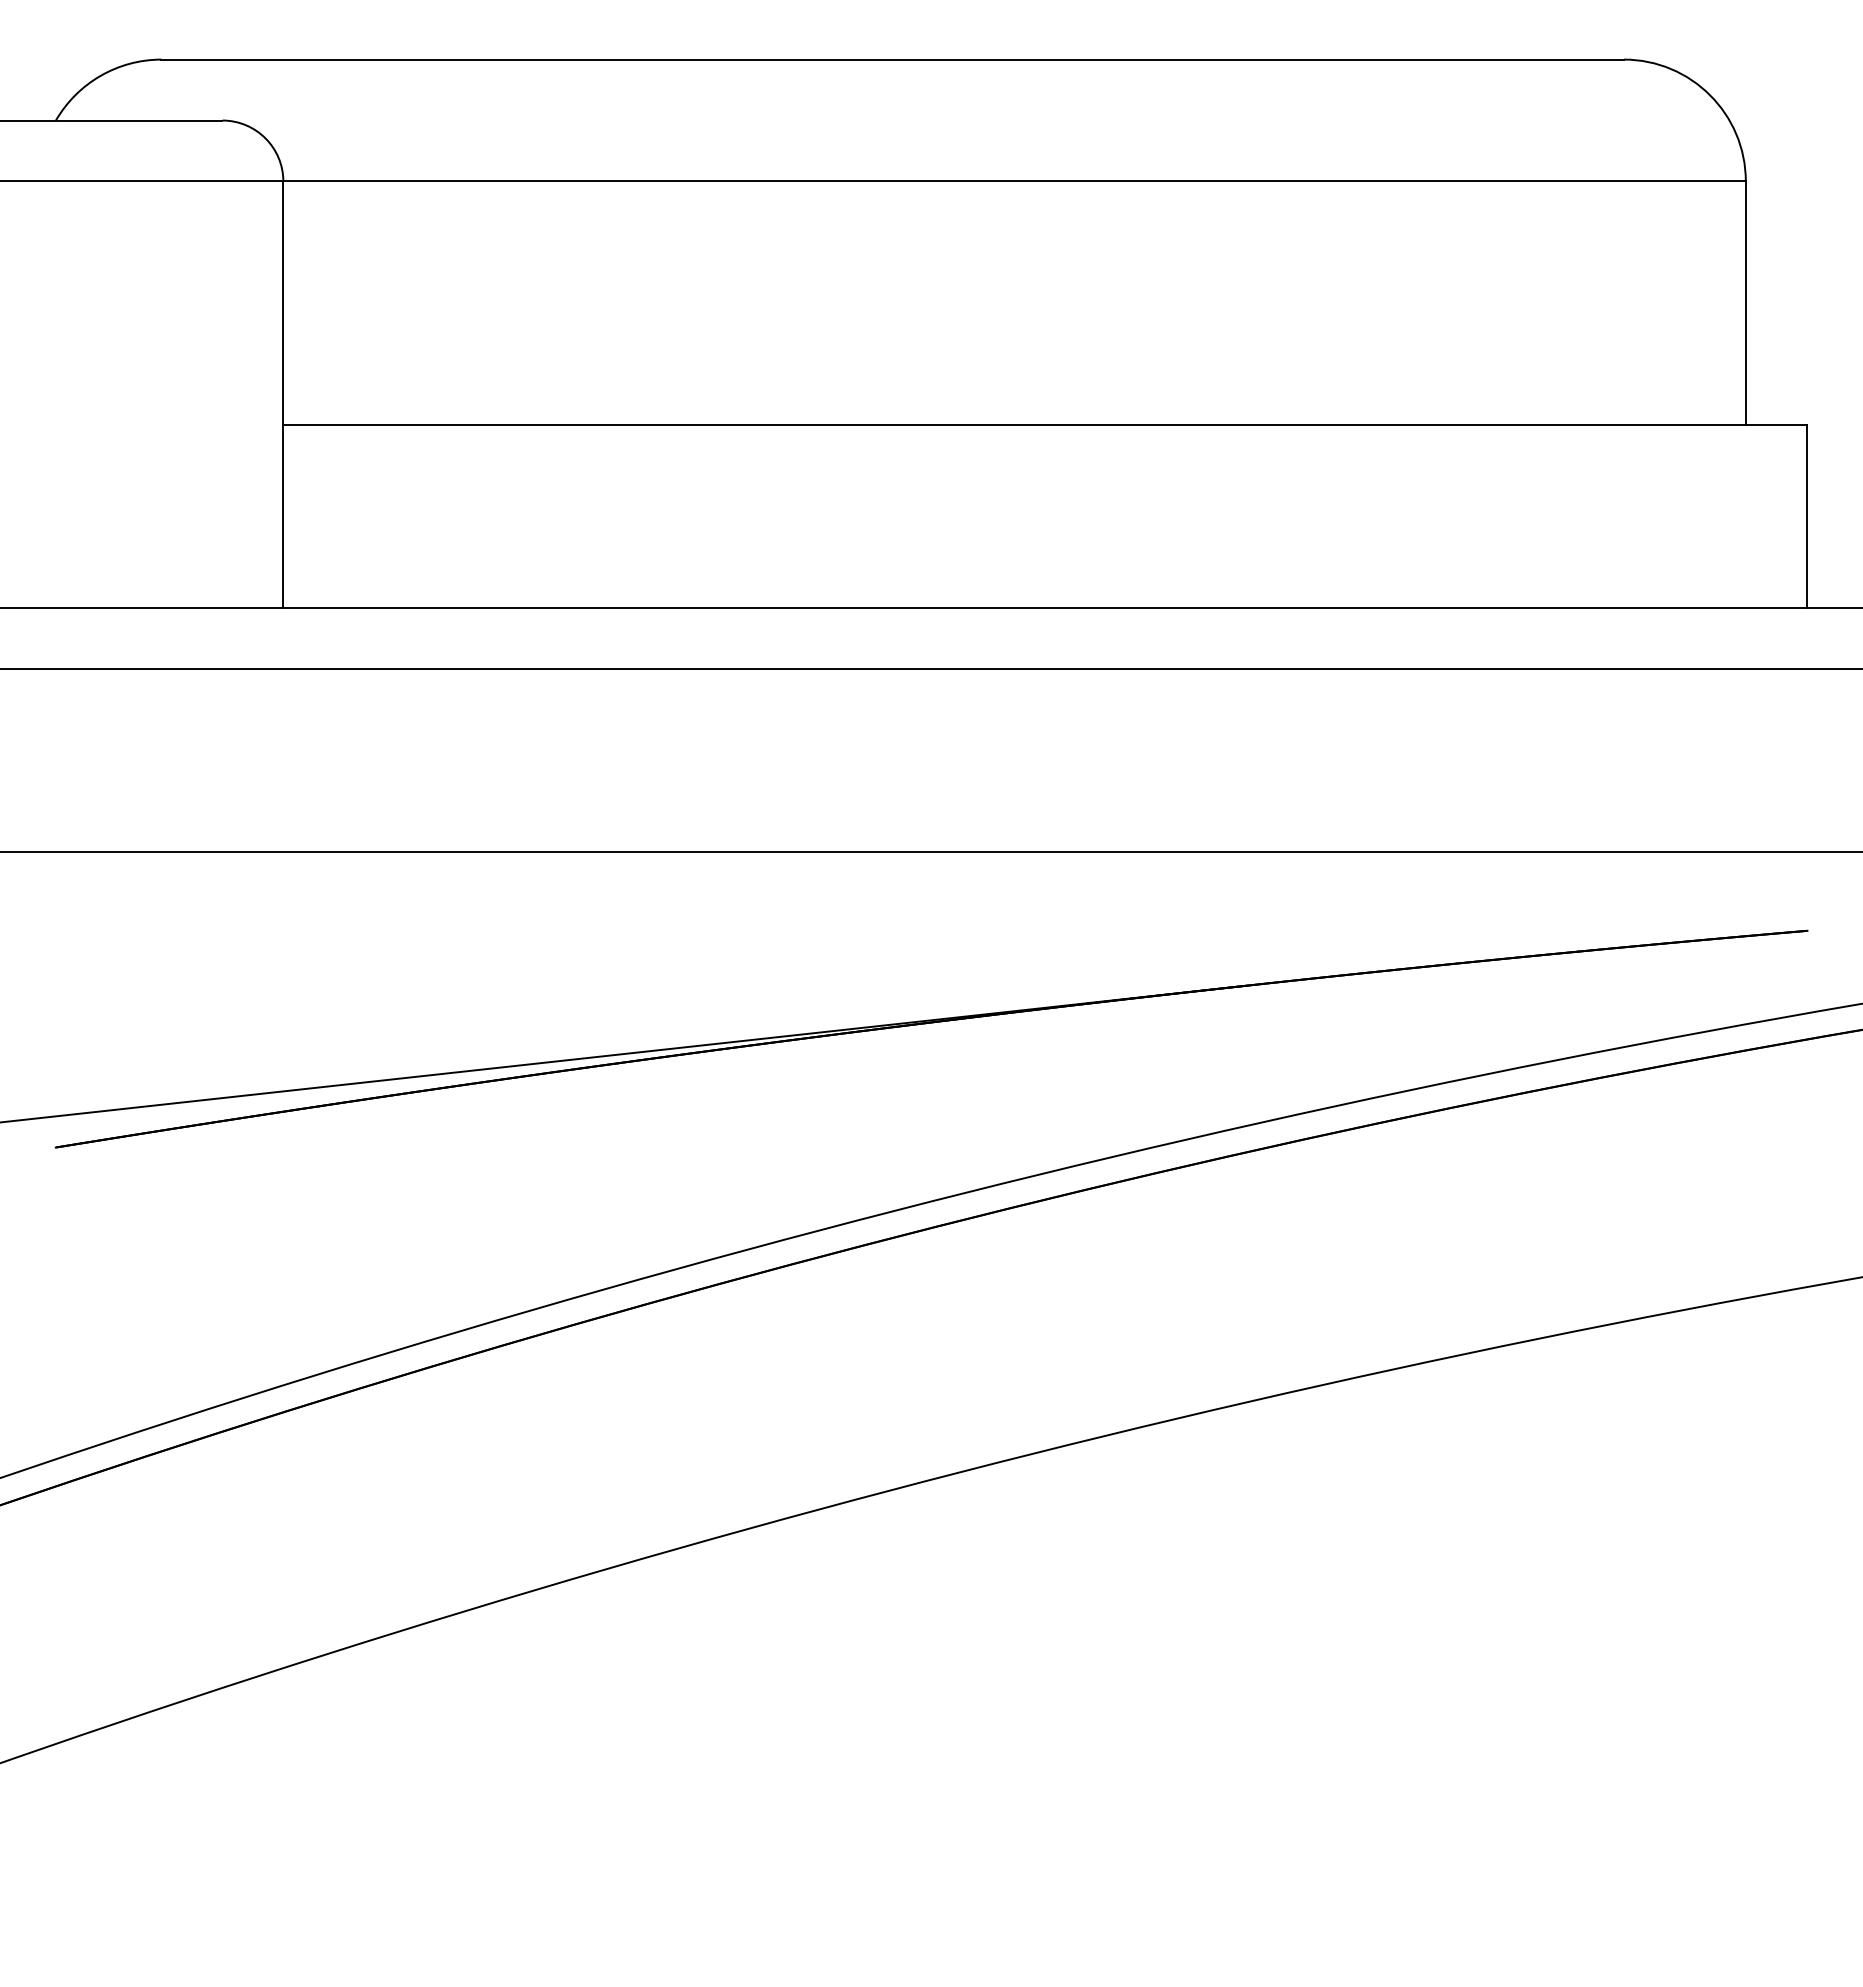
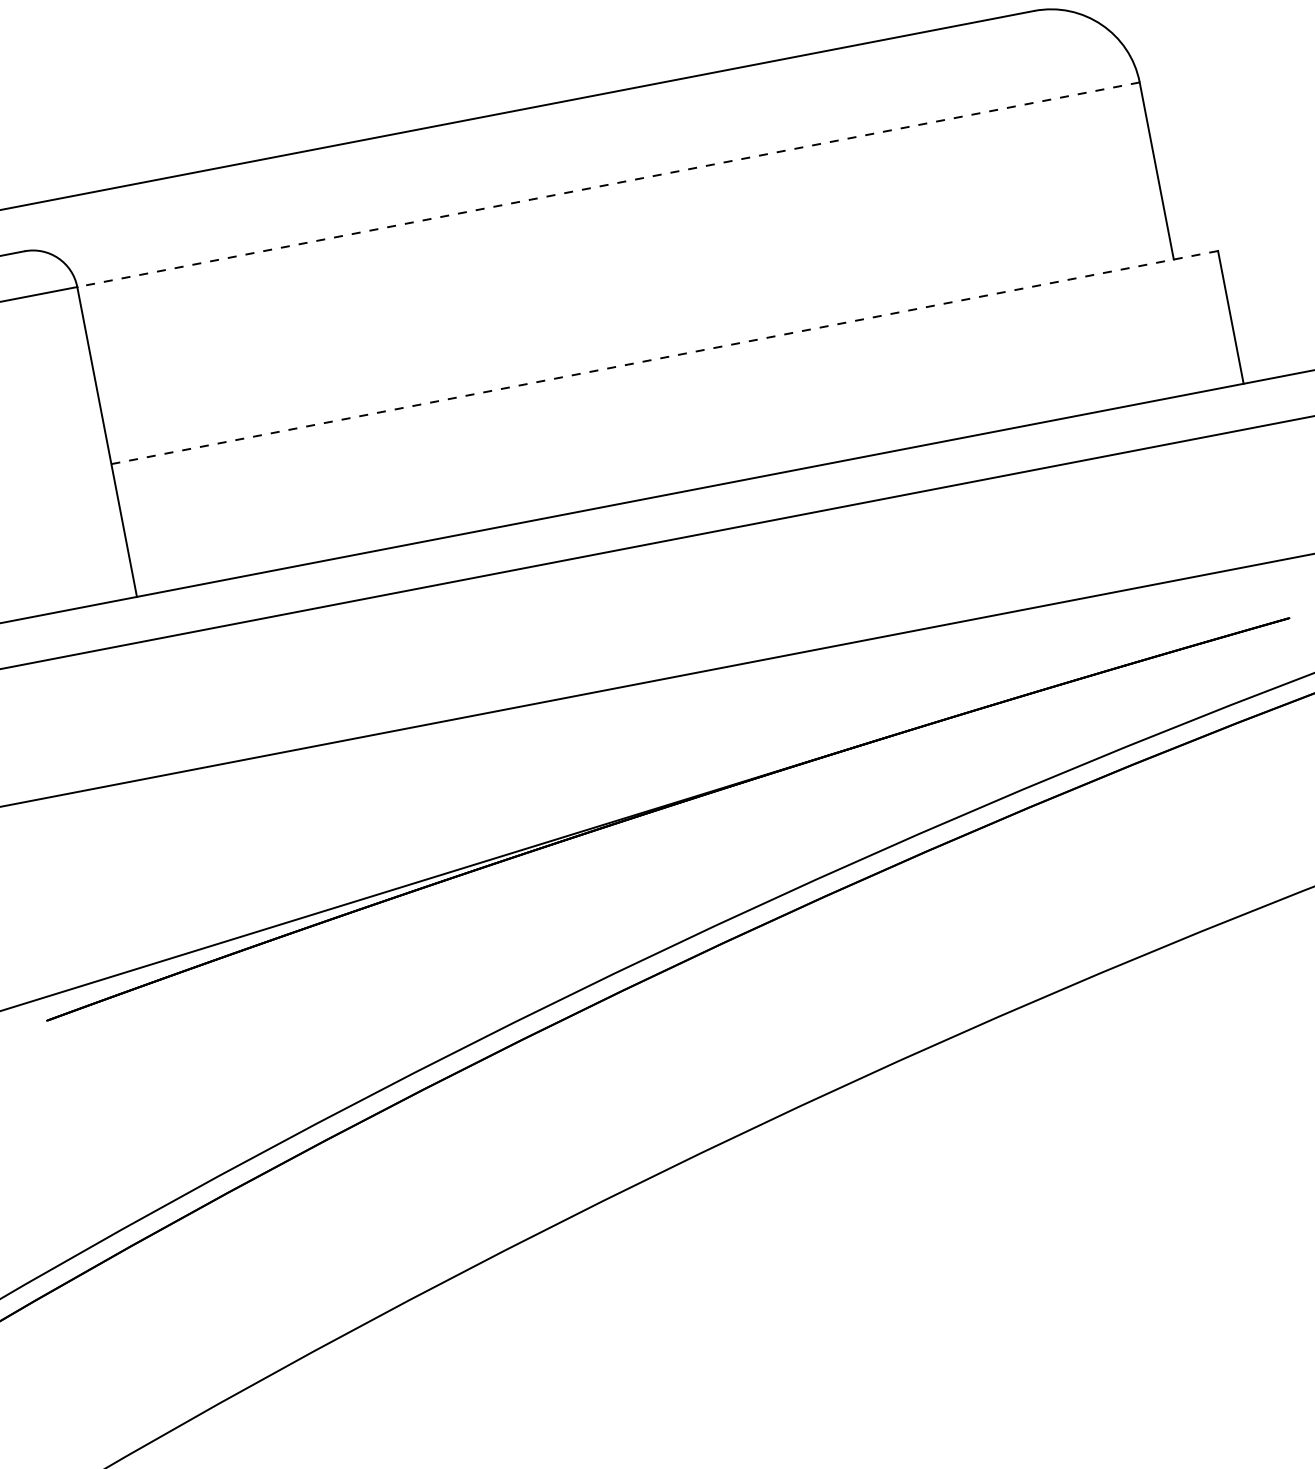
line: (1014, 181) -> (608, 184), solid -> dashed
line: (1045, 425) -> (665, 357), solid -> dashed

